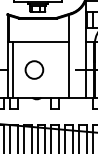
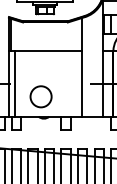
circle: (34, 69) -> (41, 96), moved

